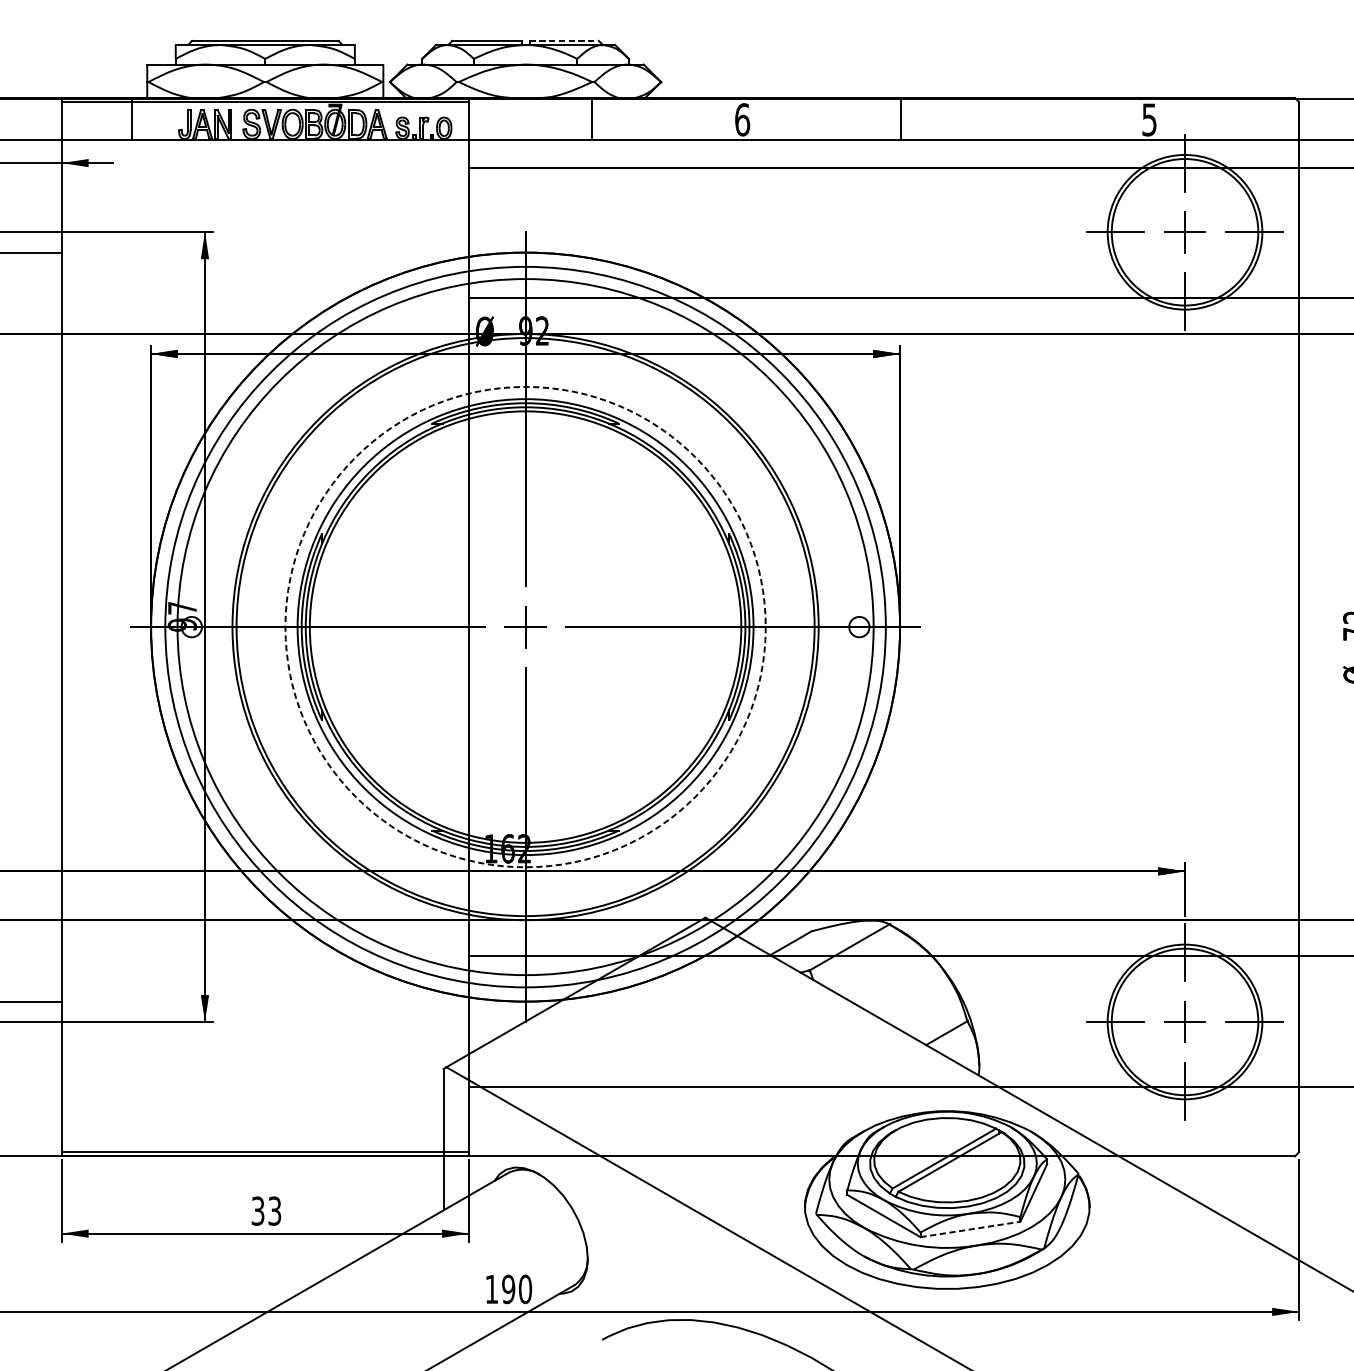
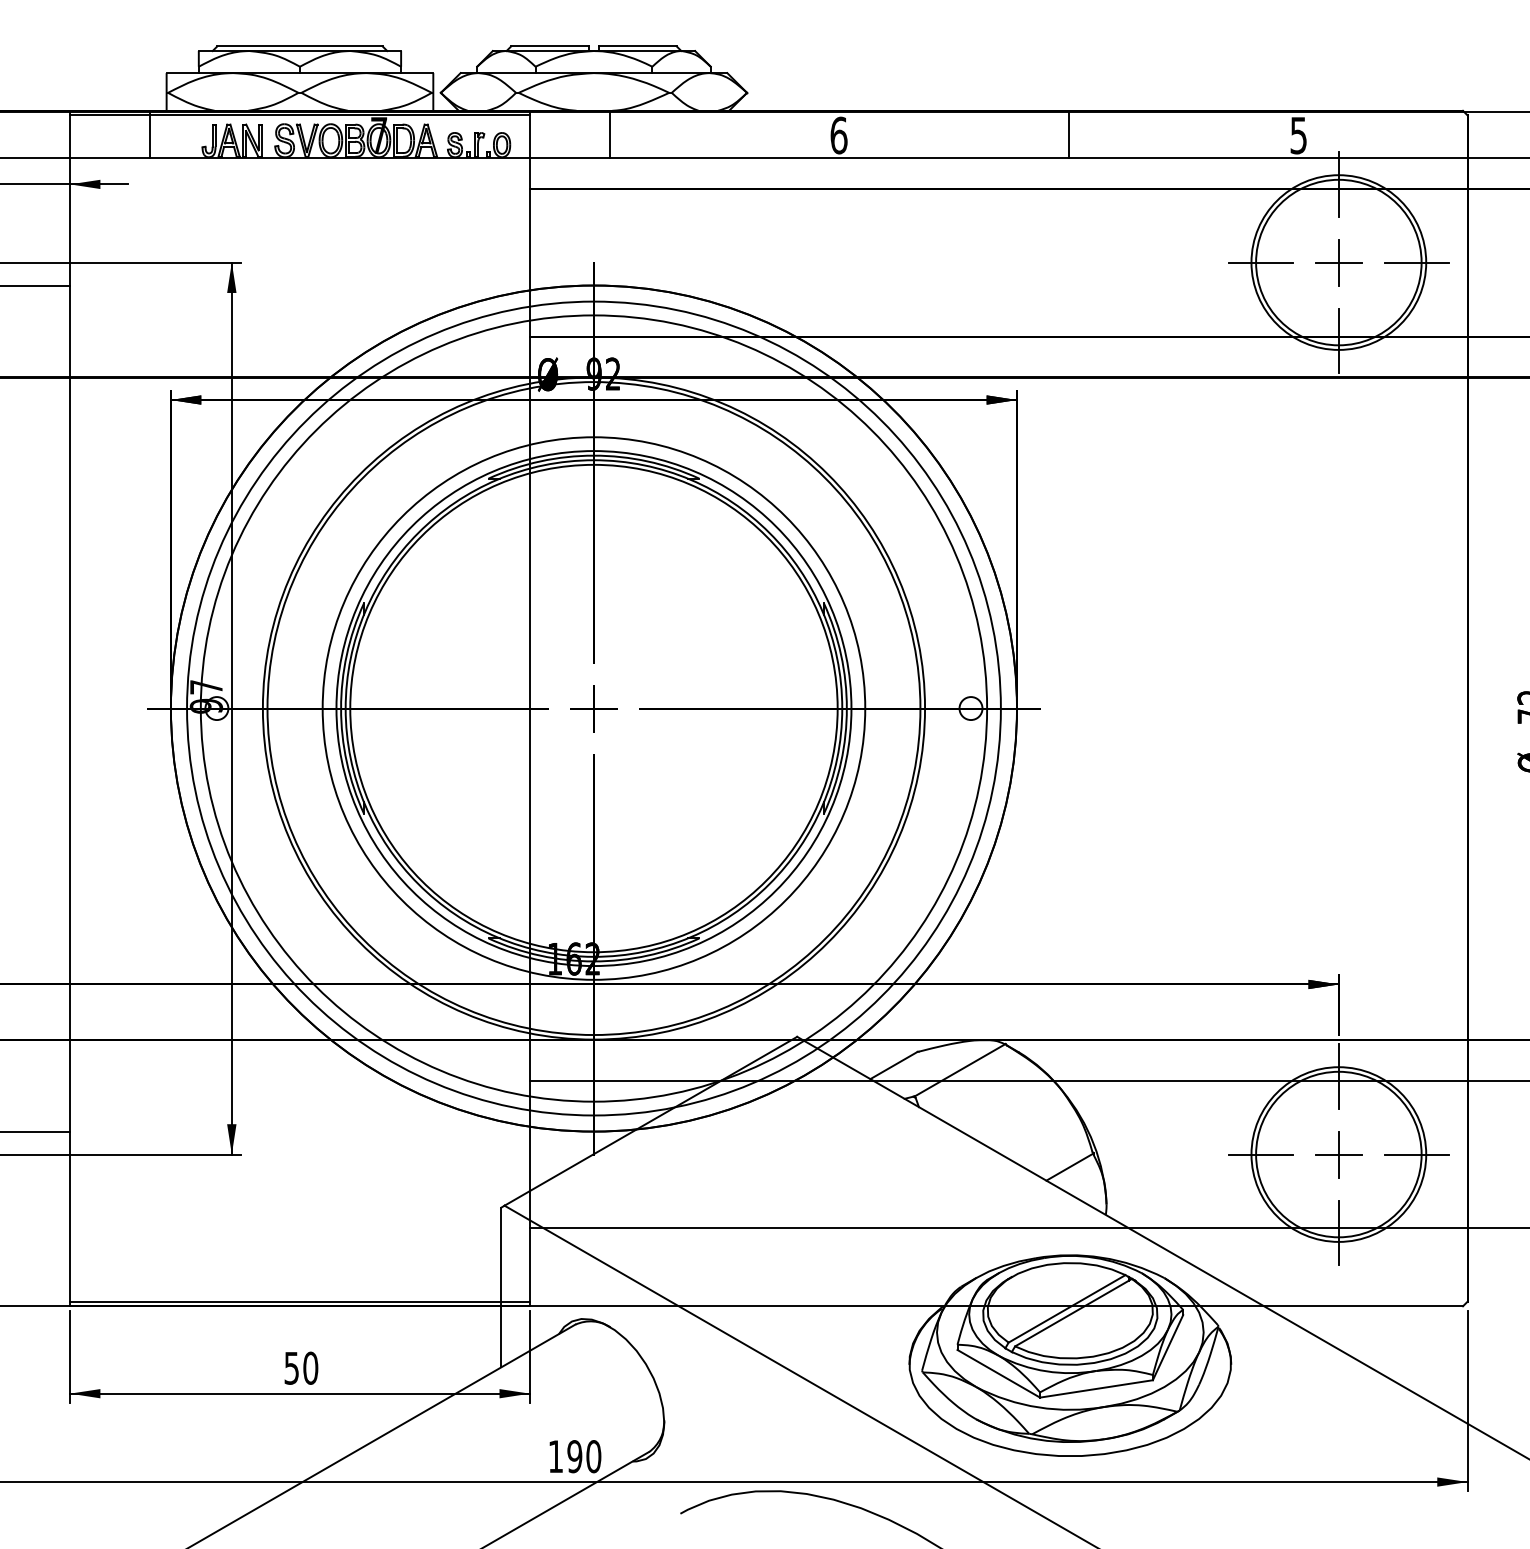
line: (565, 41) -> (638, 46), dashed -> solid
line: (592, 119) -> (609, 135), moved
line: (901, 119) -> (1069, 135), moved
circle: (525, 627) -> (593, 708), dashed -> solid
text: (266, 1210) -> (301, 1367), 33 -> 50
line: (970, 1229) -> (1096, 1388), dashed -> solid

